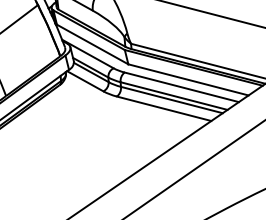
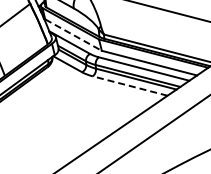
line: (92, 45) -> (73, 35), solid -> dashed
line: (164, 109) -> (130, 86), solid -> dashed

